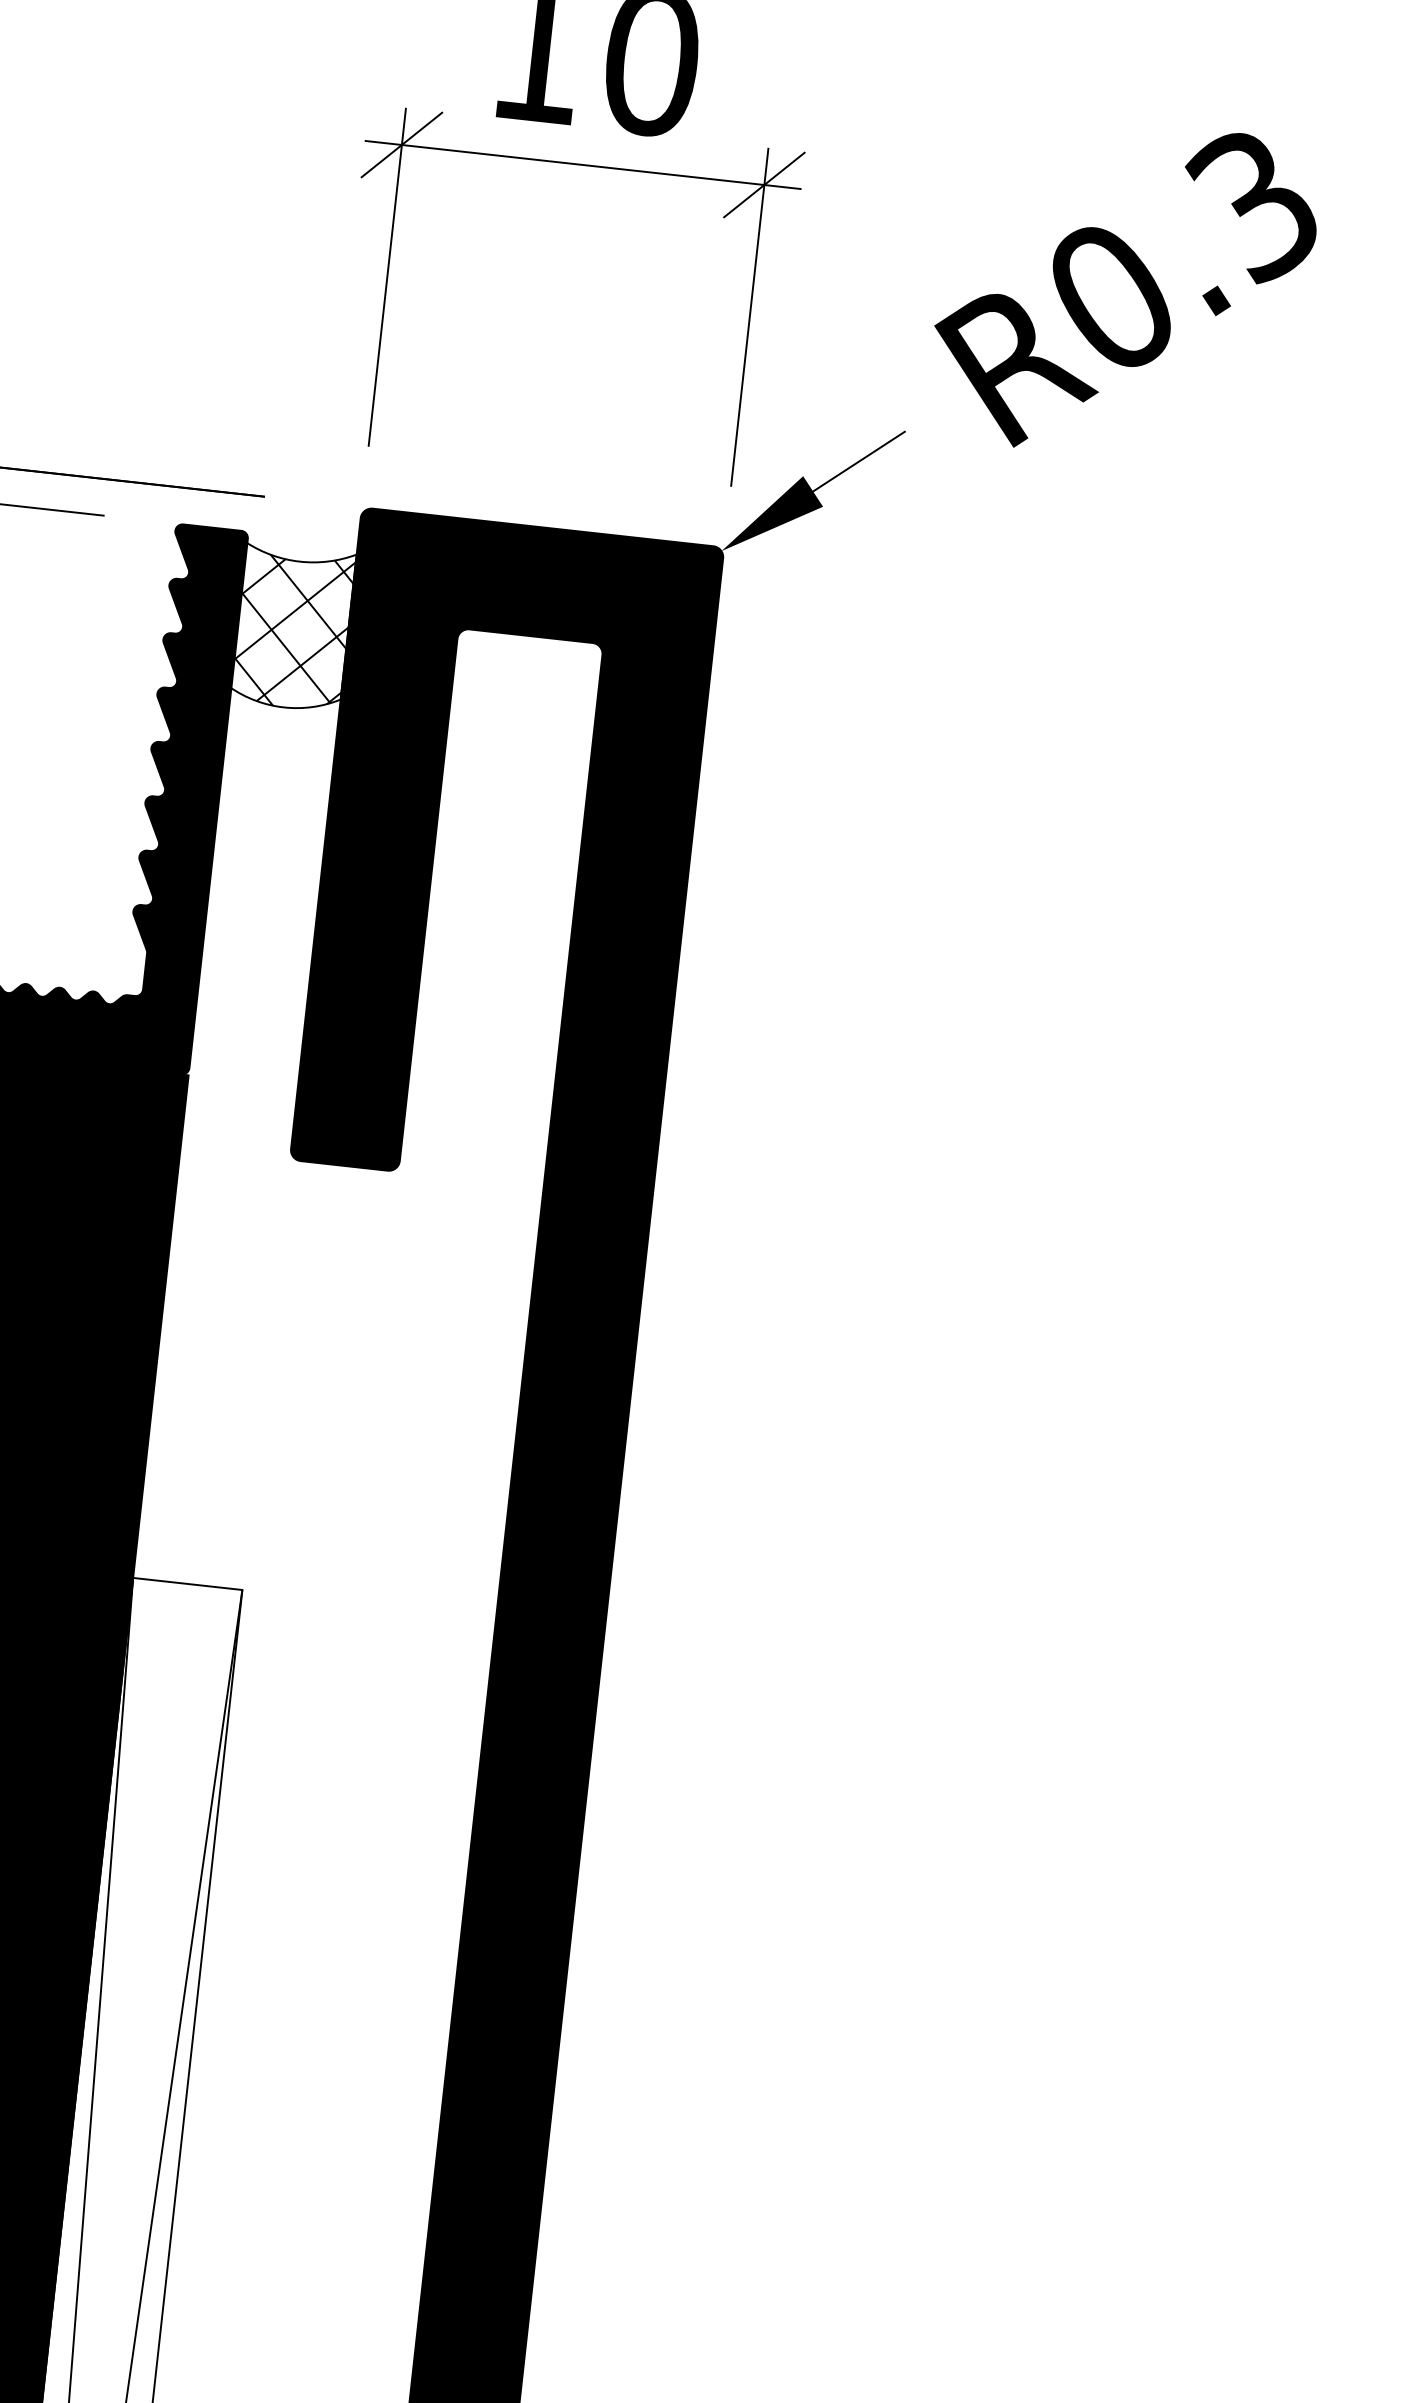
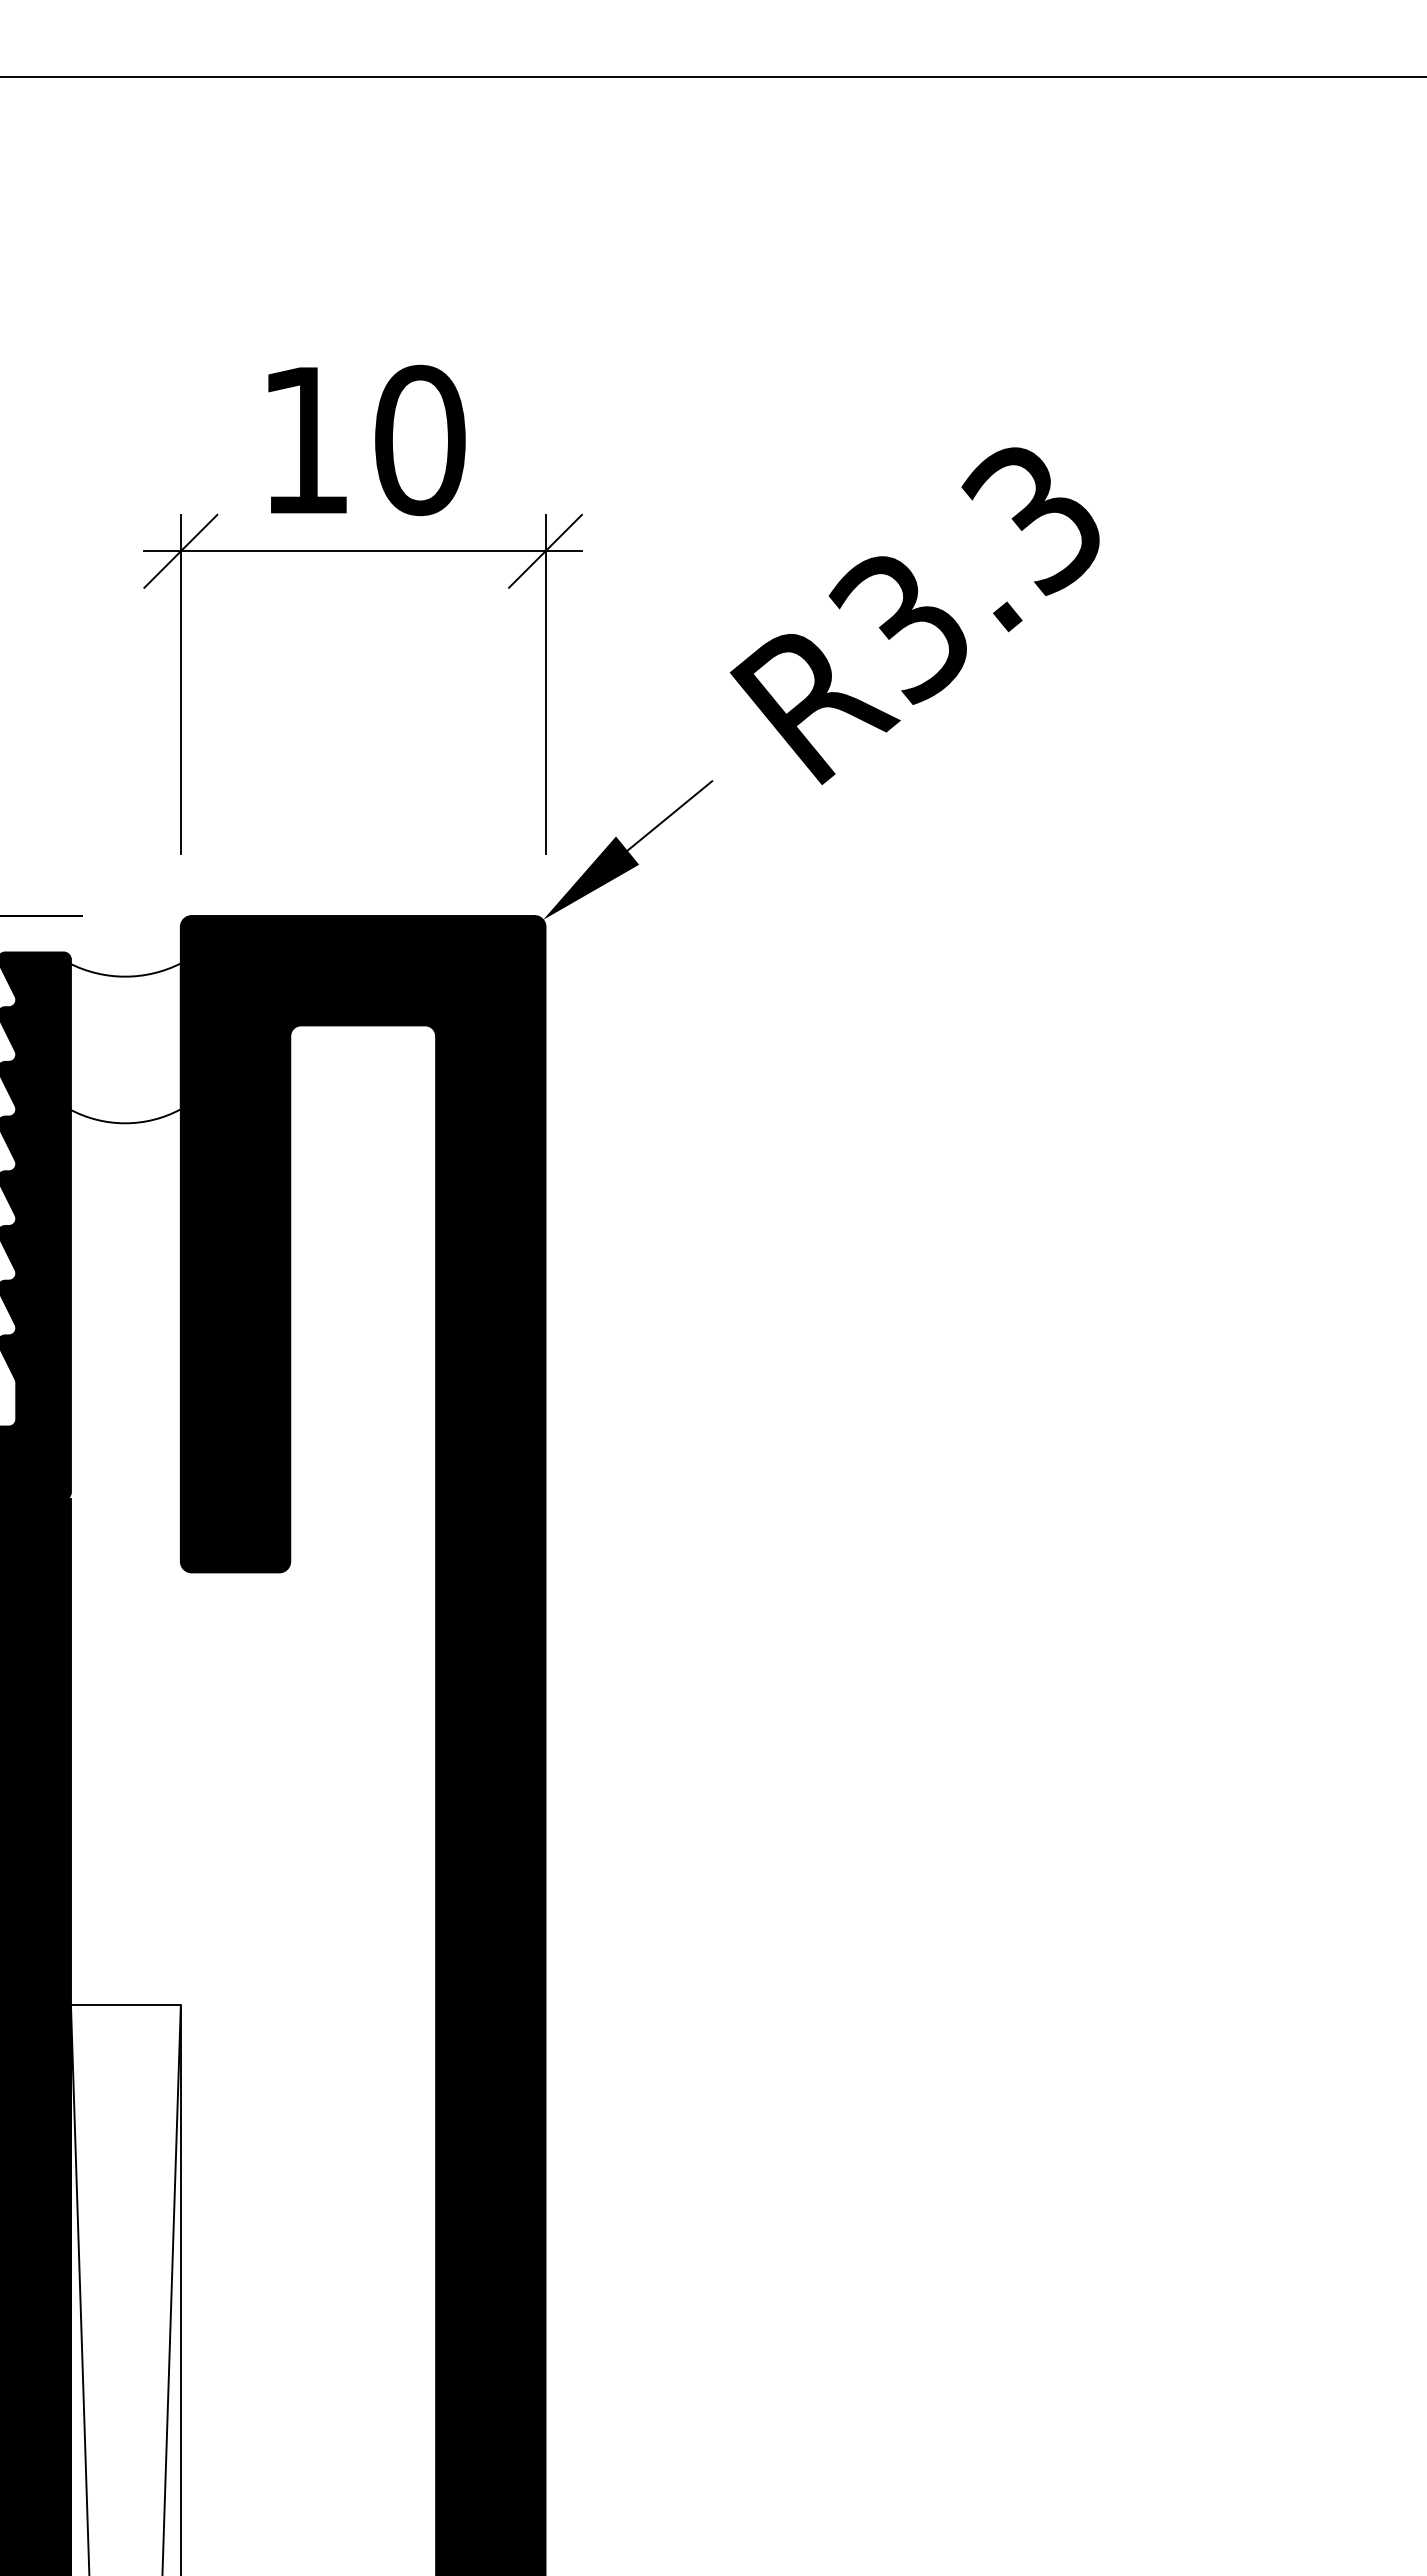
text: (1105, 302) -> (897, 630), R0.3 -> R3.3
hatch: (291, 630) -> (124, 1046), removed

